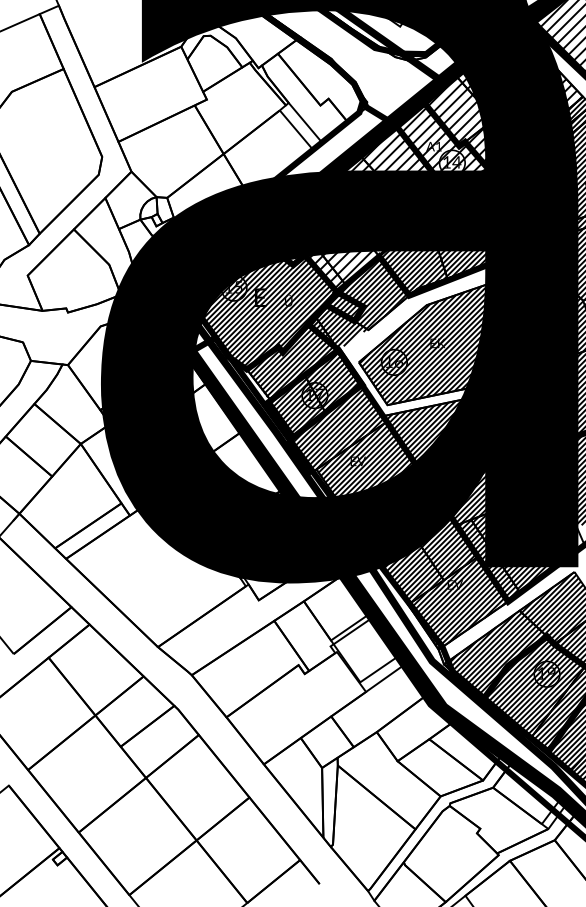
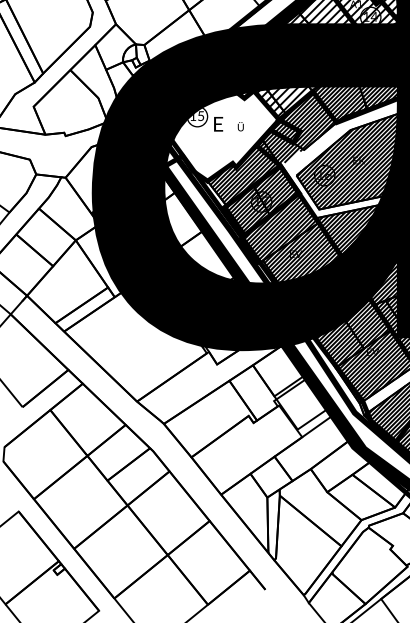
hatch: (261, 300) -> (219, 126), removed

